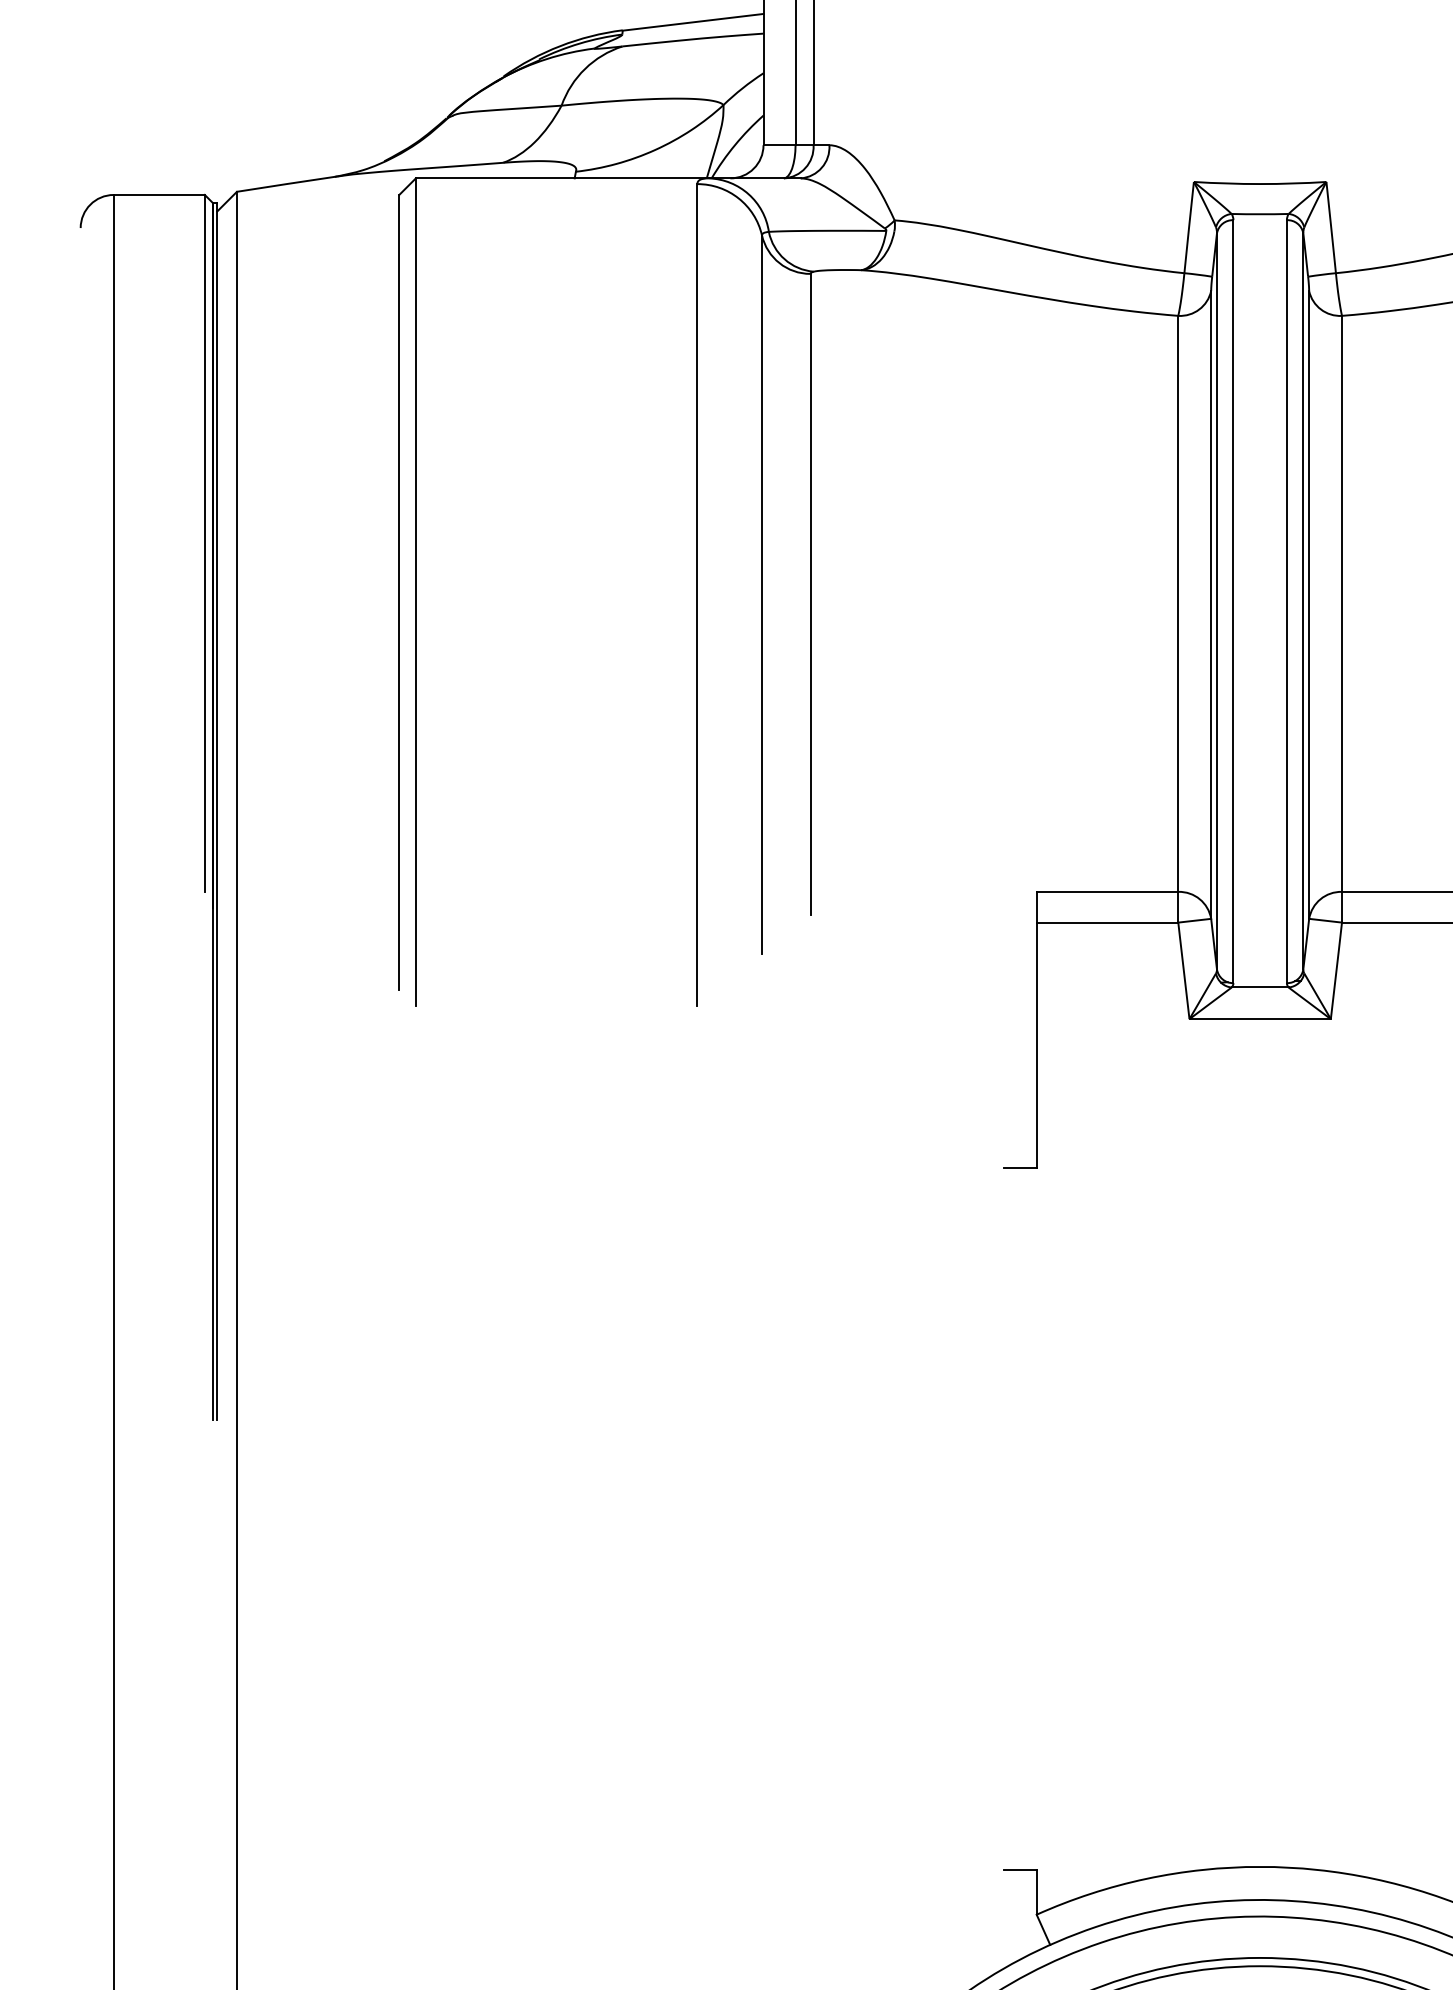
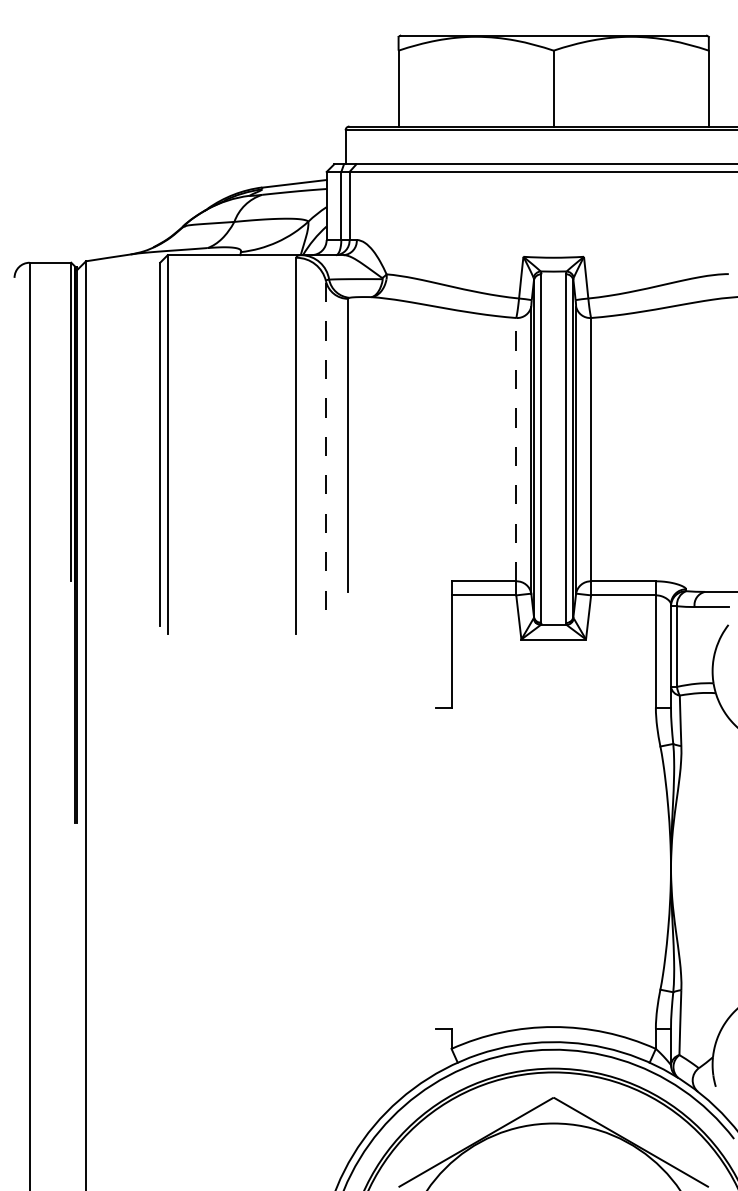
line: (760, 594) -> (325, 445), solid -> dashed
line: (1178, 603) -> (516, 449), solid -> dashed

